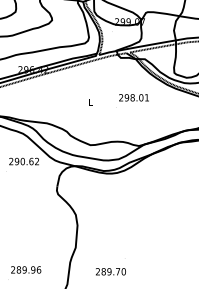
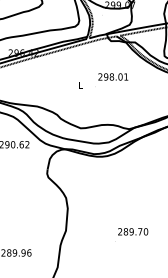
text: (132, 100) -> (111, 79), moved
text: (110, 271) -> (132, 231), moved

